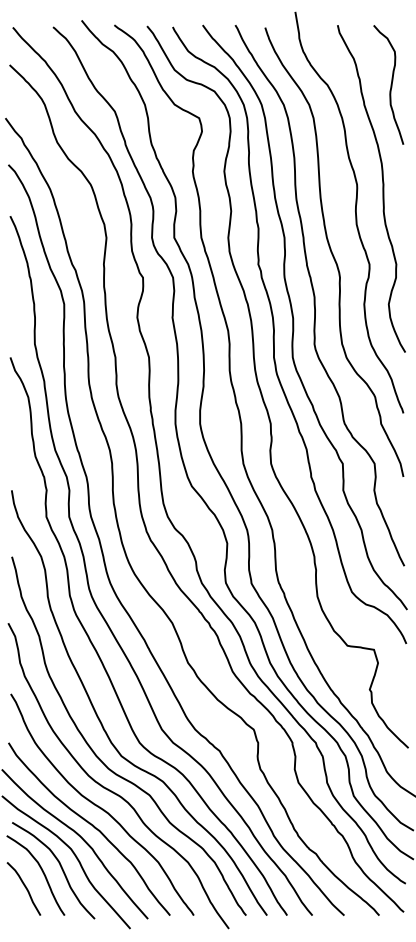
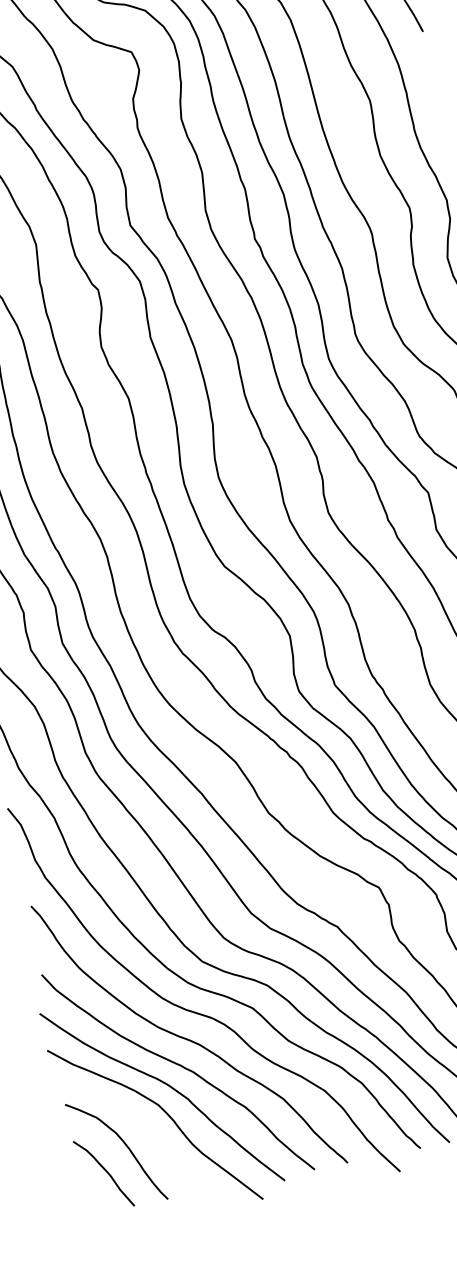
curve: (60, 867) -> (148, 1133), removed

